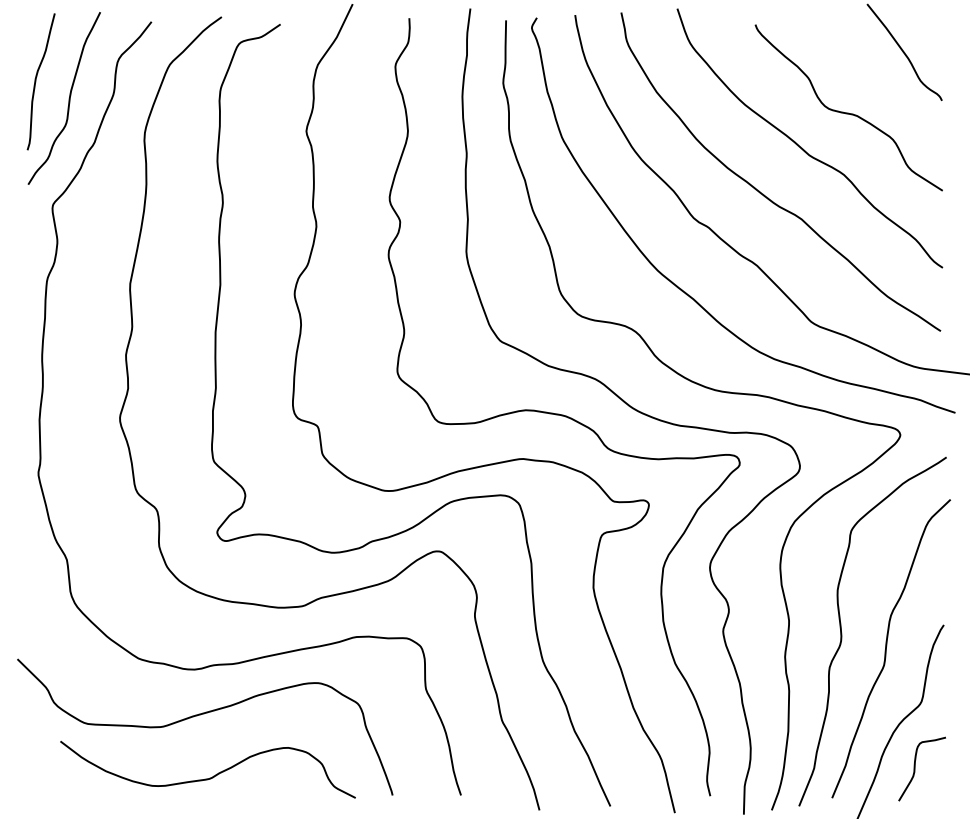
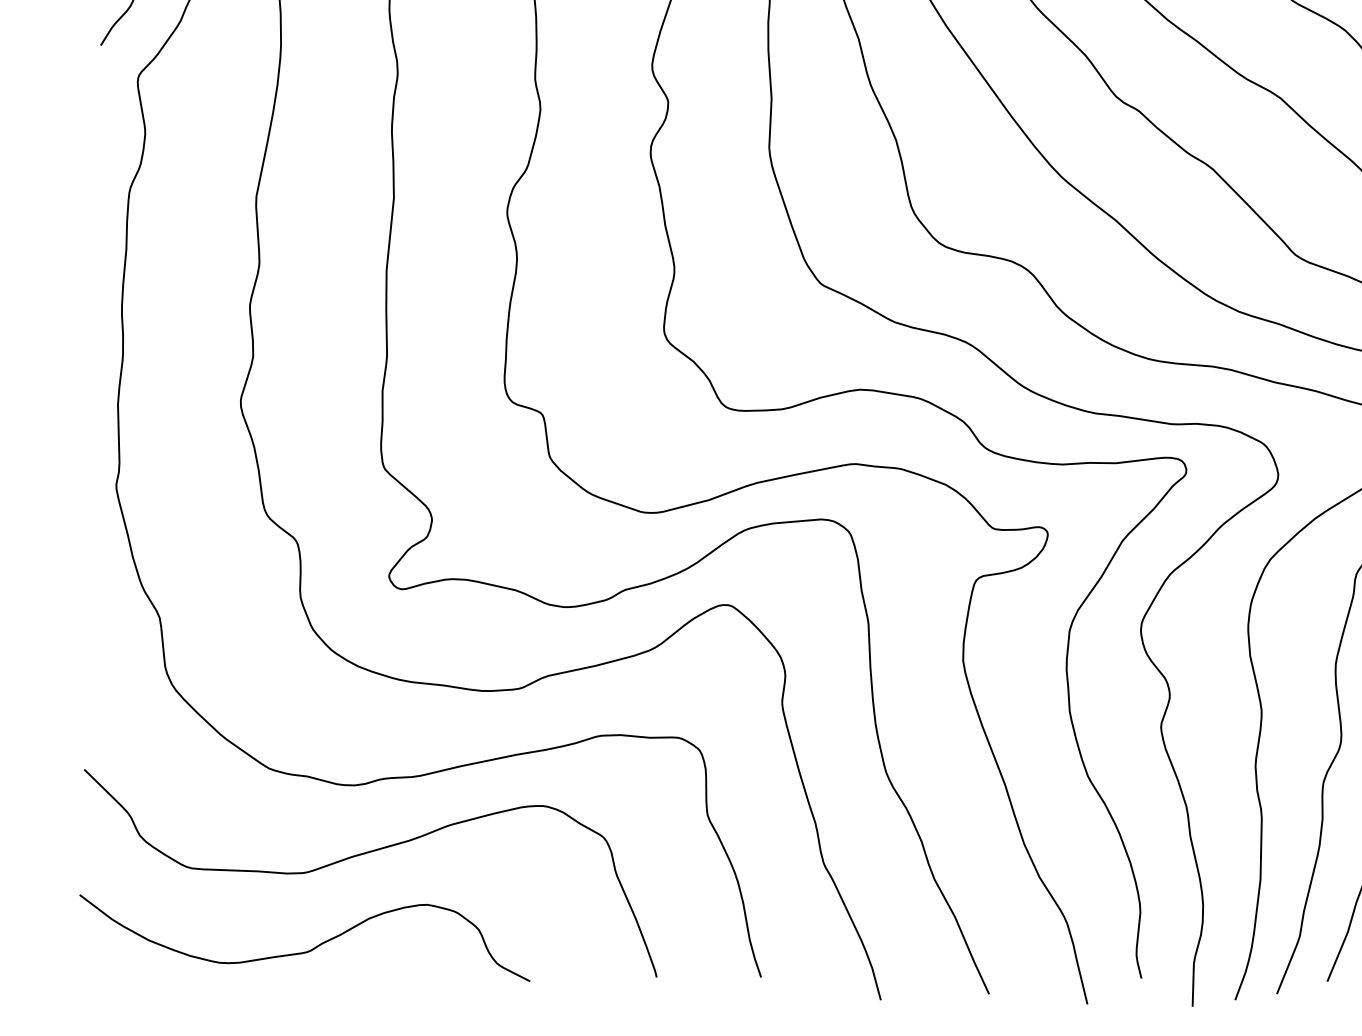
curve: (209, 777) -> (307, 950), moved

